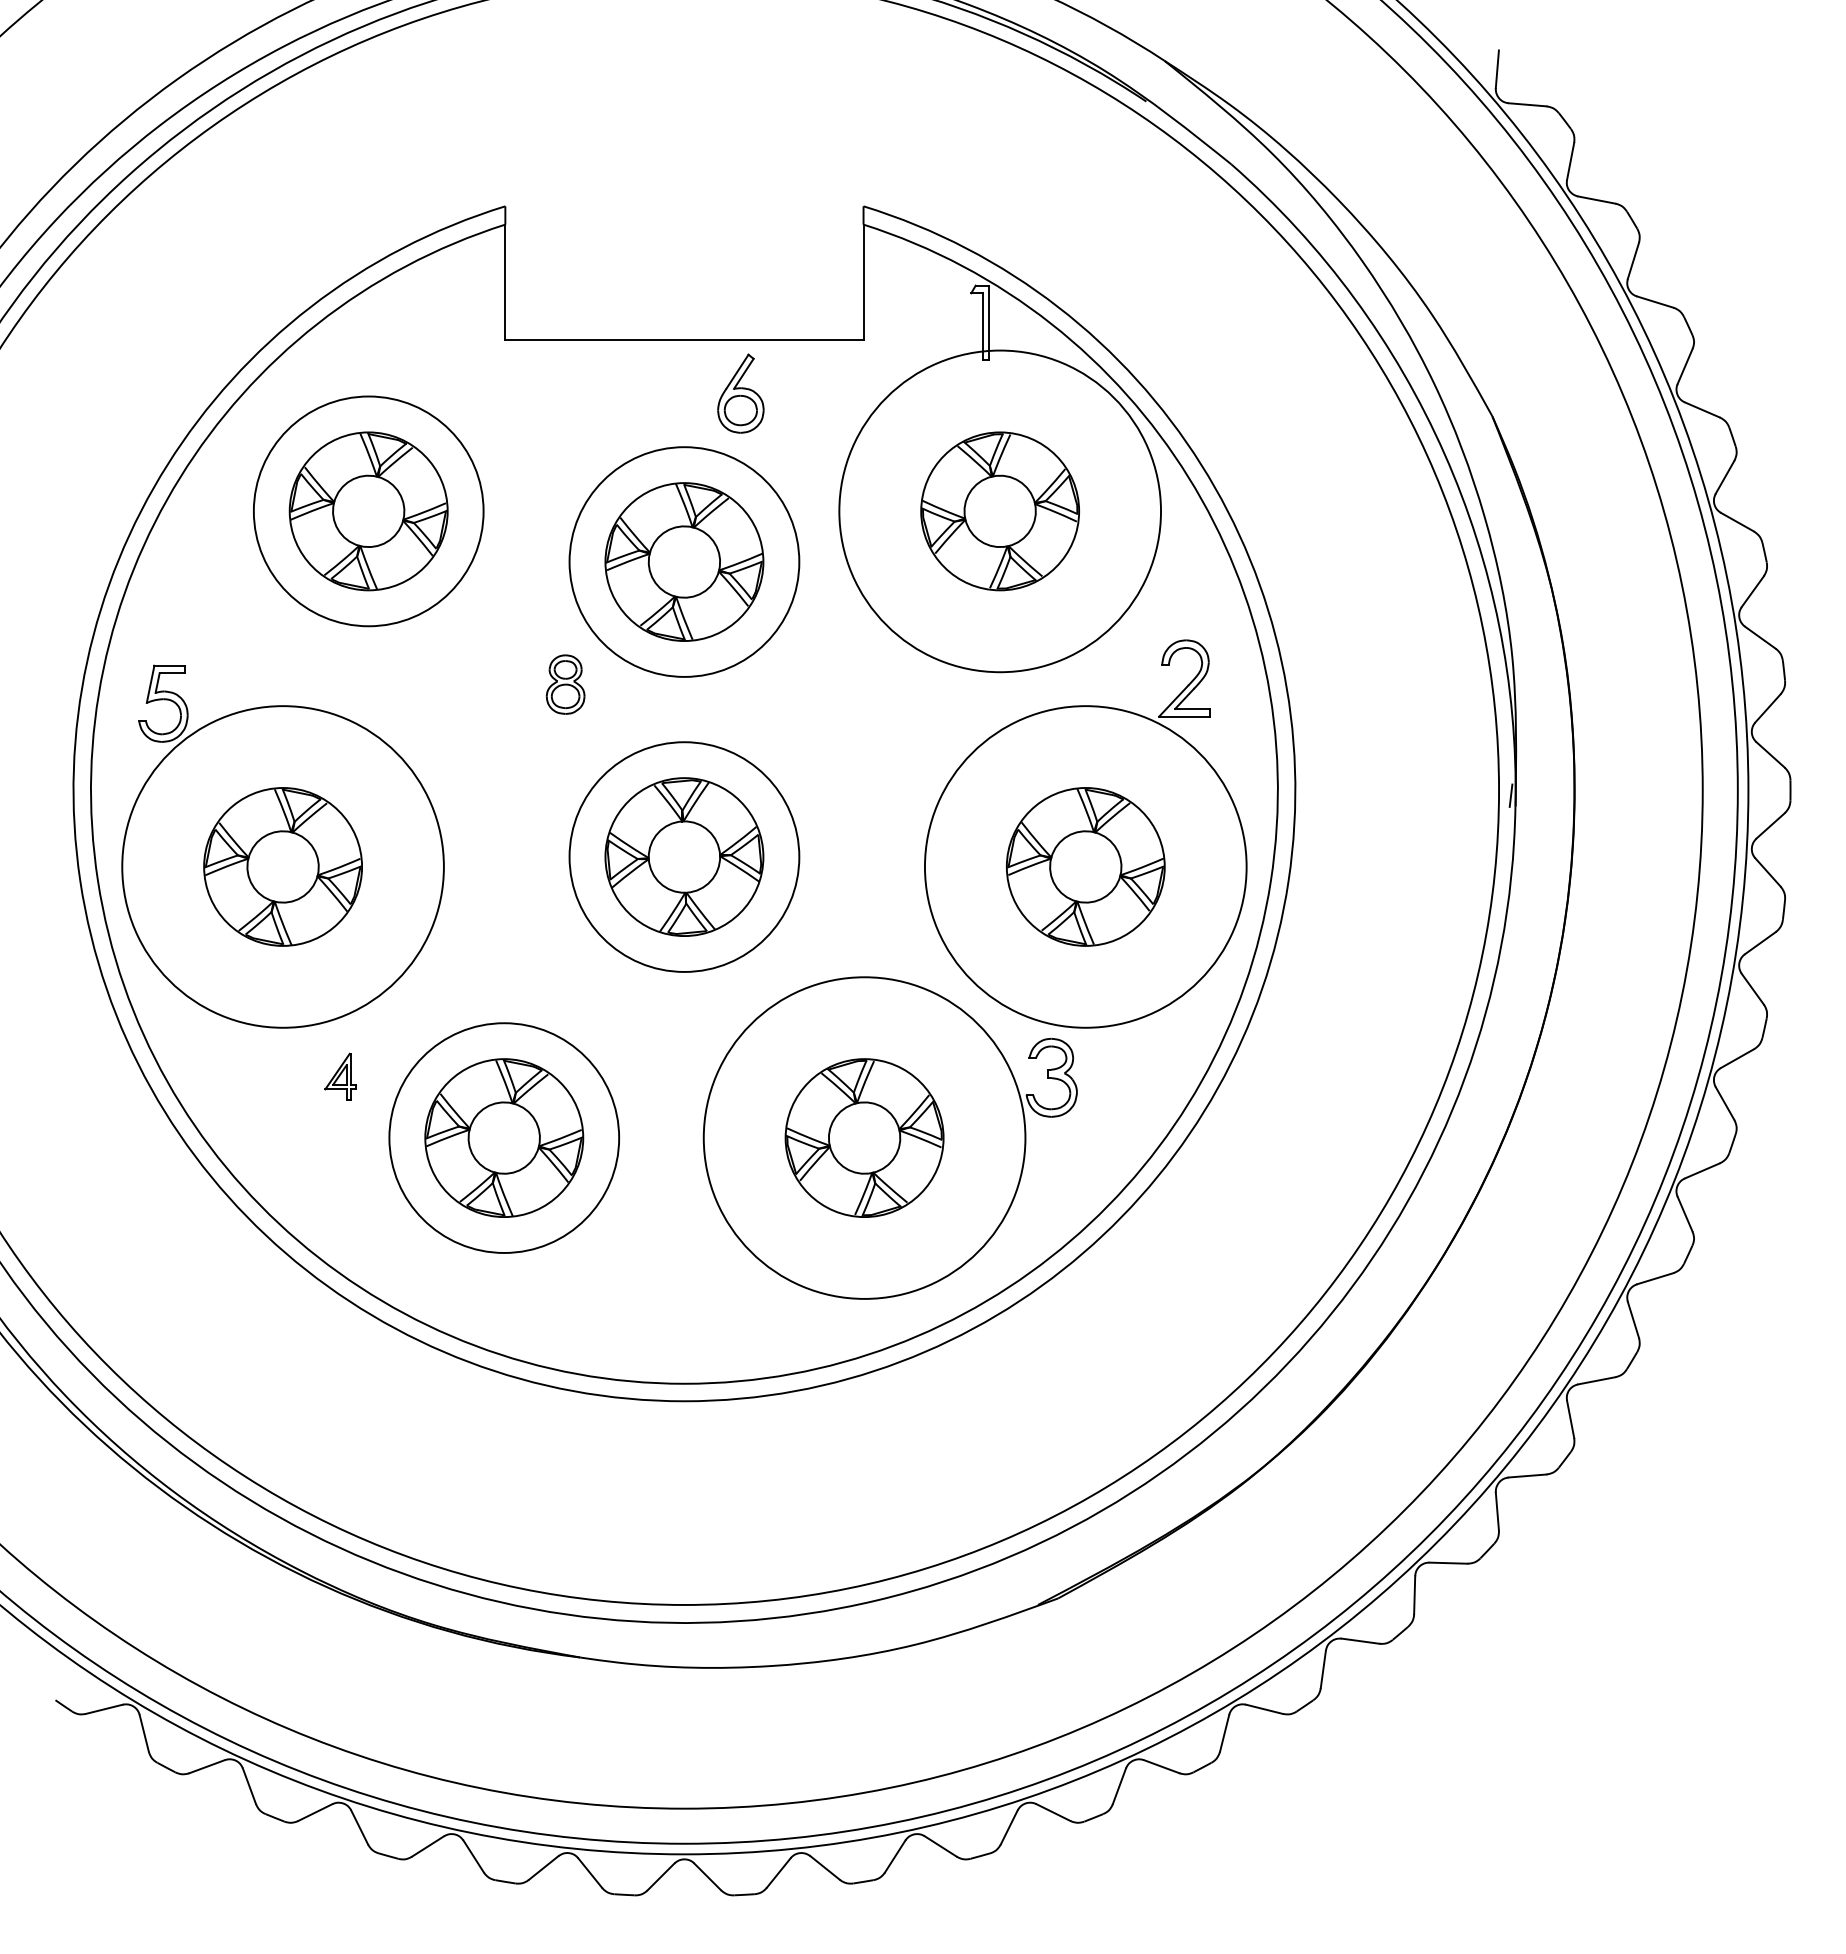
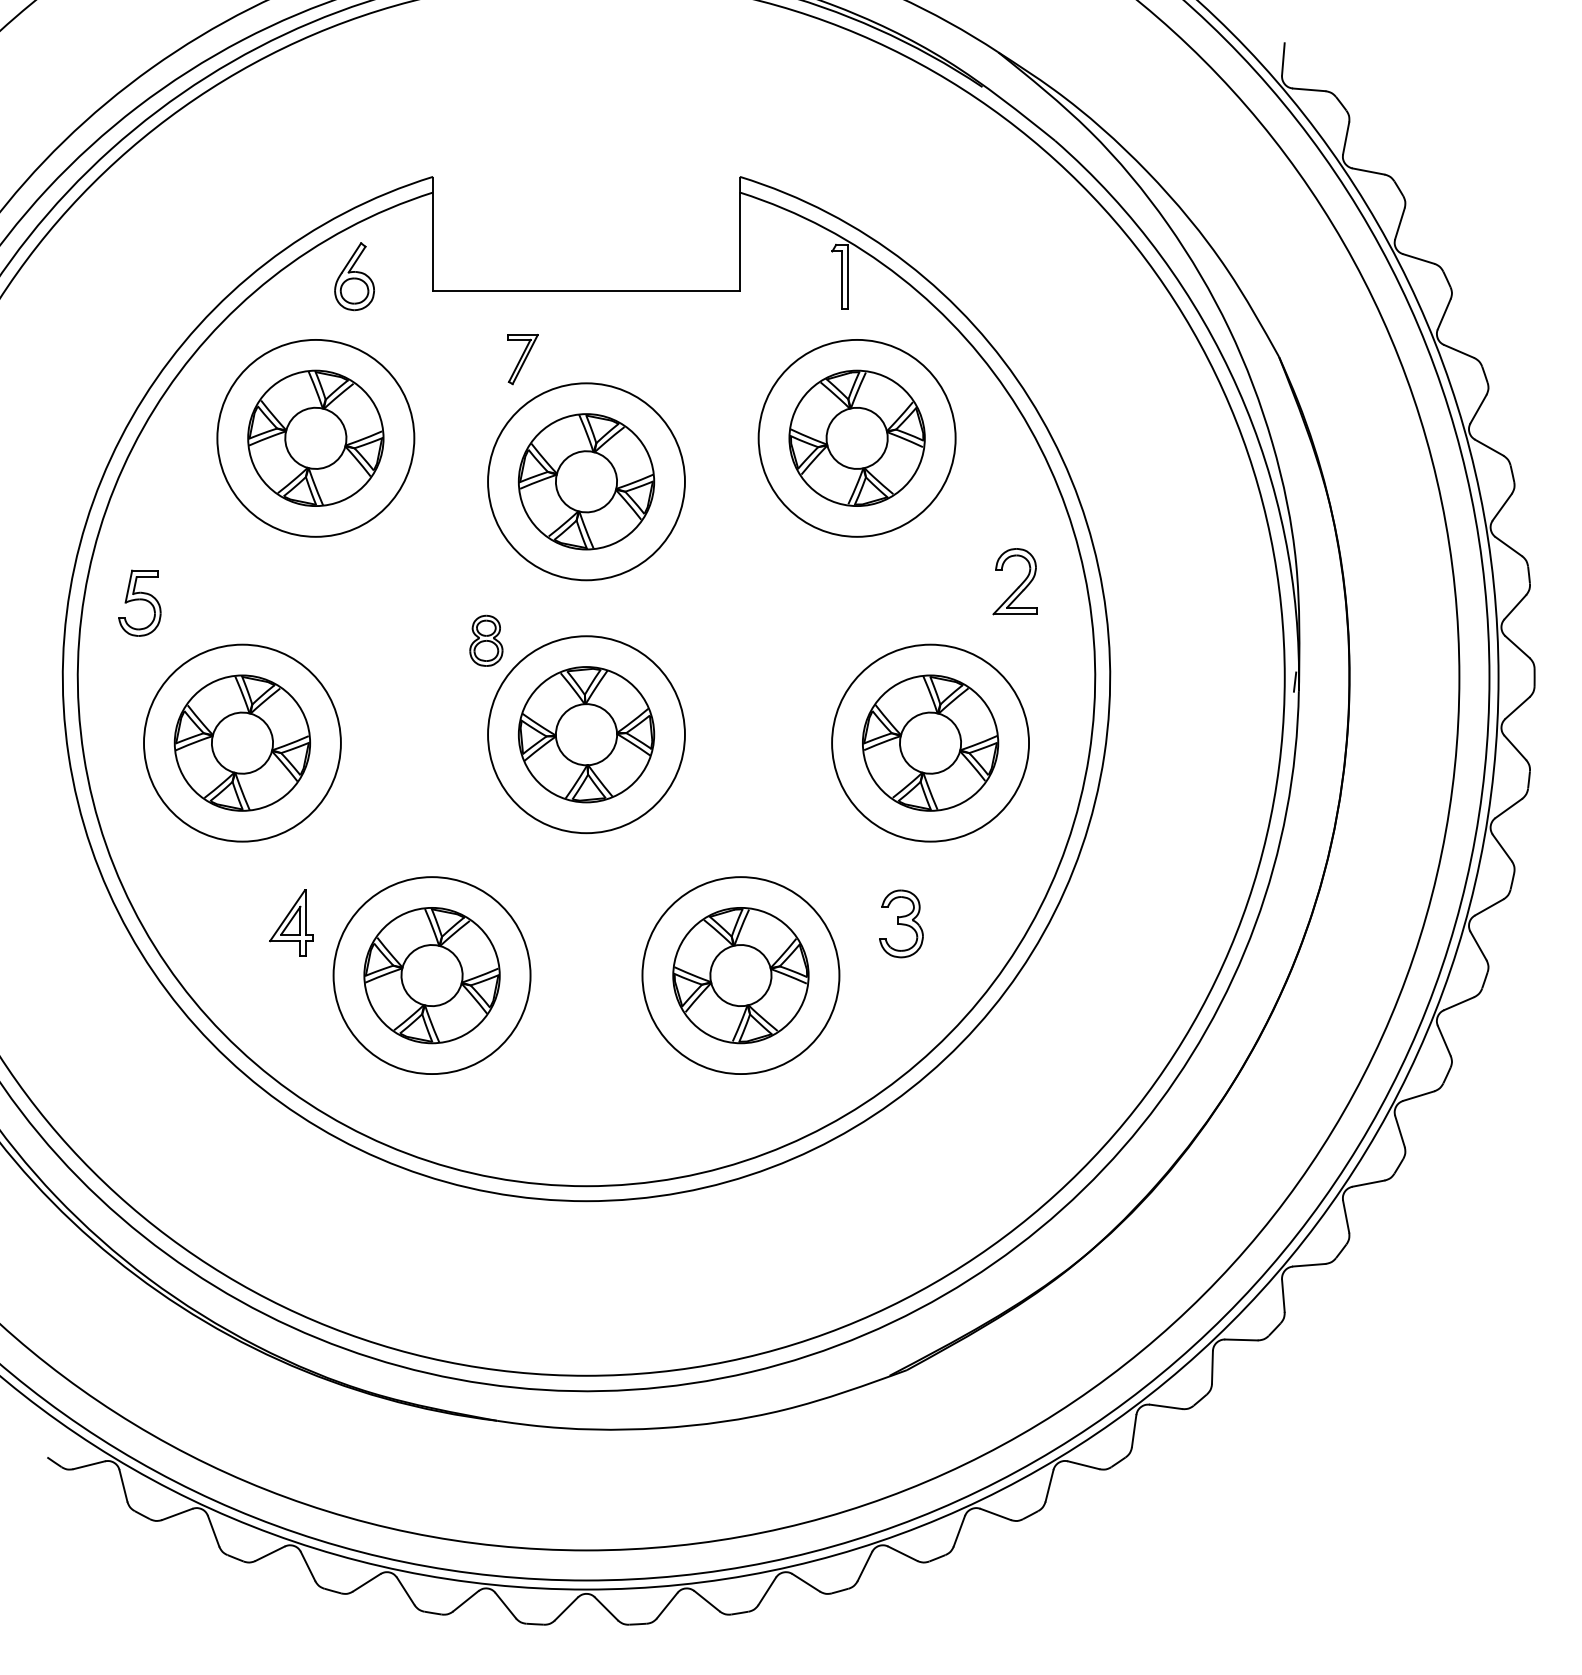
part: (740, 393) -> (354, 276), moved
part: (610, 419) -> (523, 359), added
circle: (1000, 511) -> (857, 438), size x0.71
part: (565, 684) -> (486, 640), moved
circle: (282, 866) -> (241, 742), size x0.71
circle: (1085, 866) -> (930, 742), size x0.71
part: (340, 1076) -> (291, 922), size x1.67
circle: (864, 1137) -> (740, 975), size x0.71

